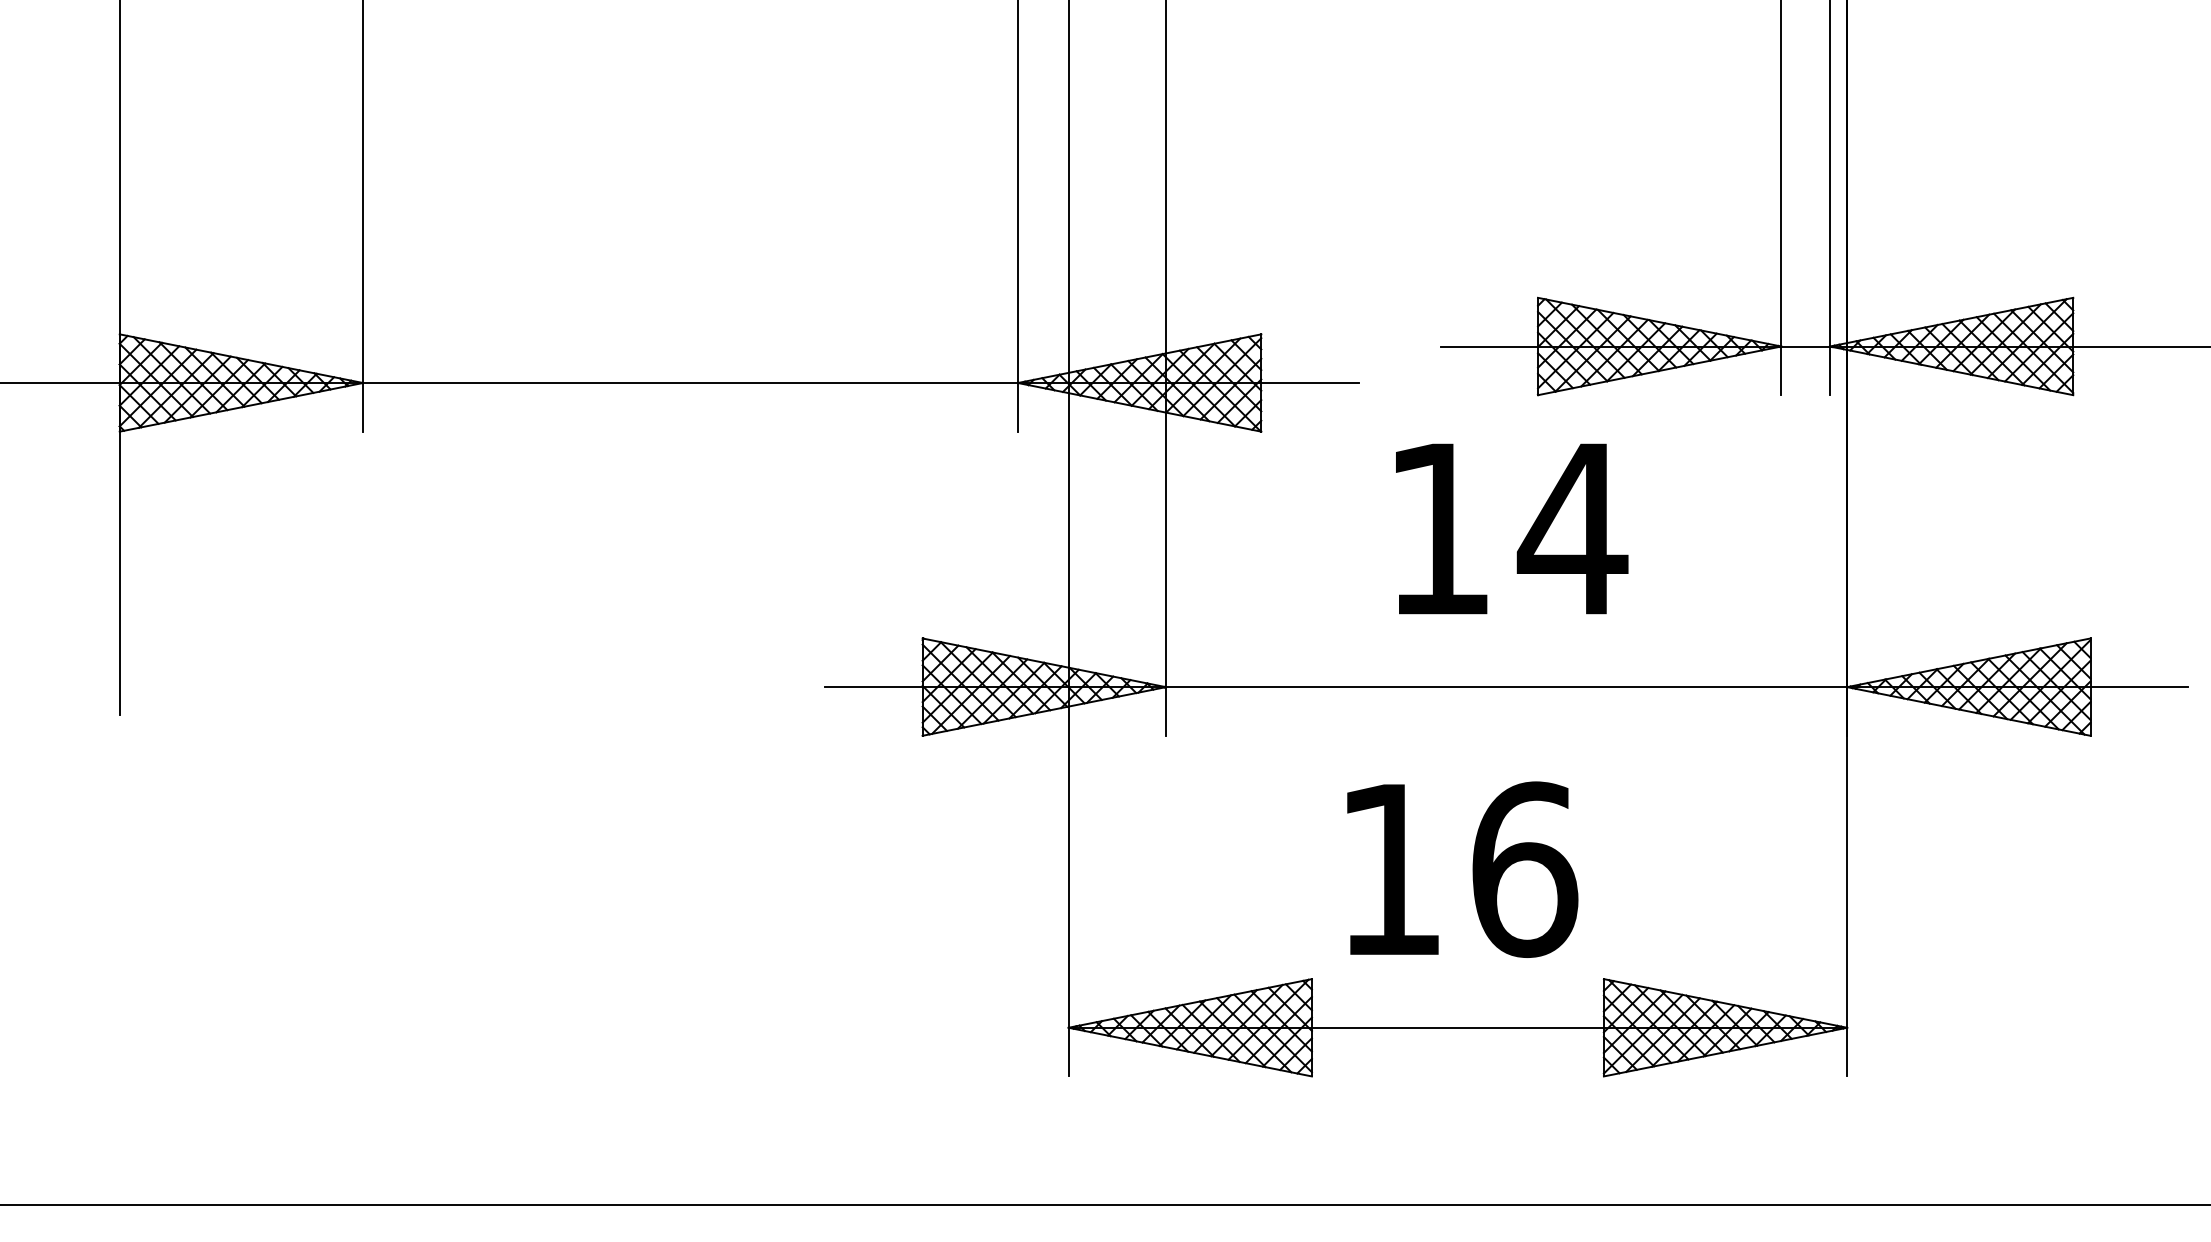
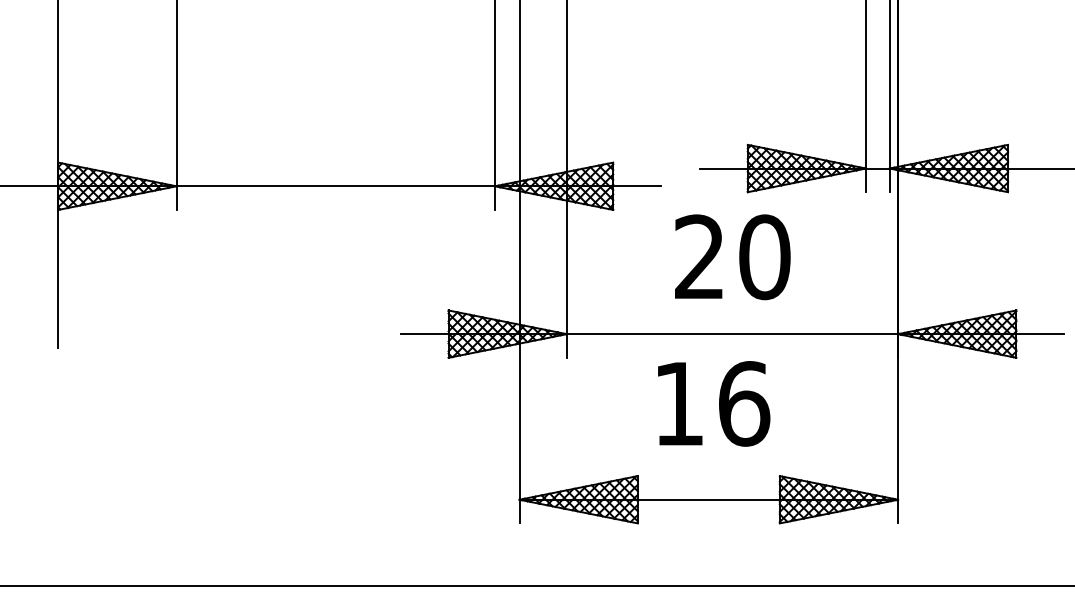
text: (1508, 529) -> (733, 257), 14 -> 20
text: (1463, 868) -> (714, 403), moved

